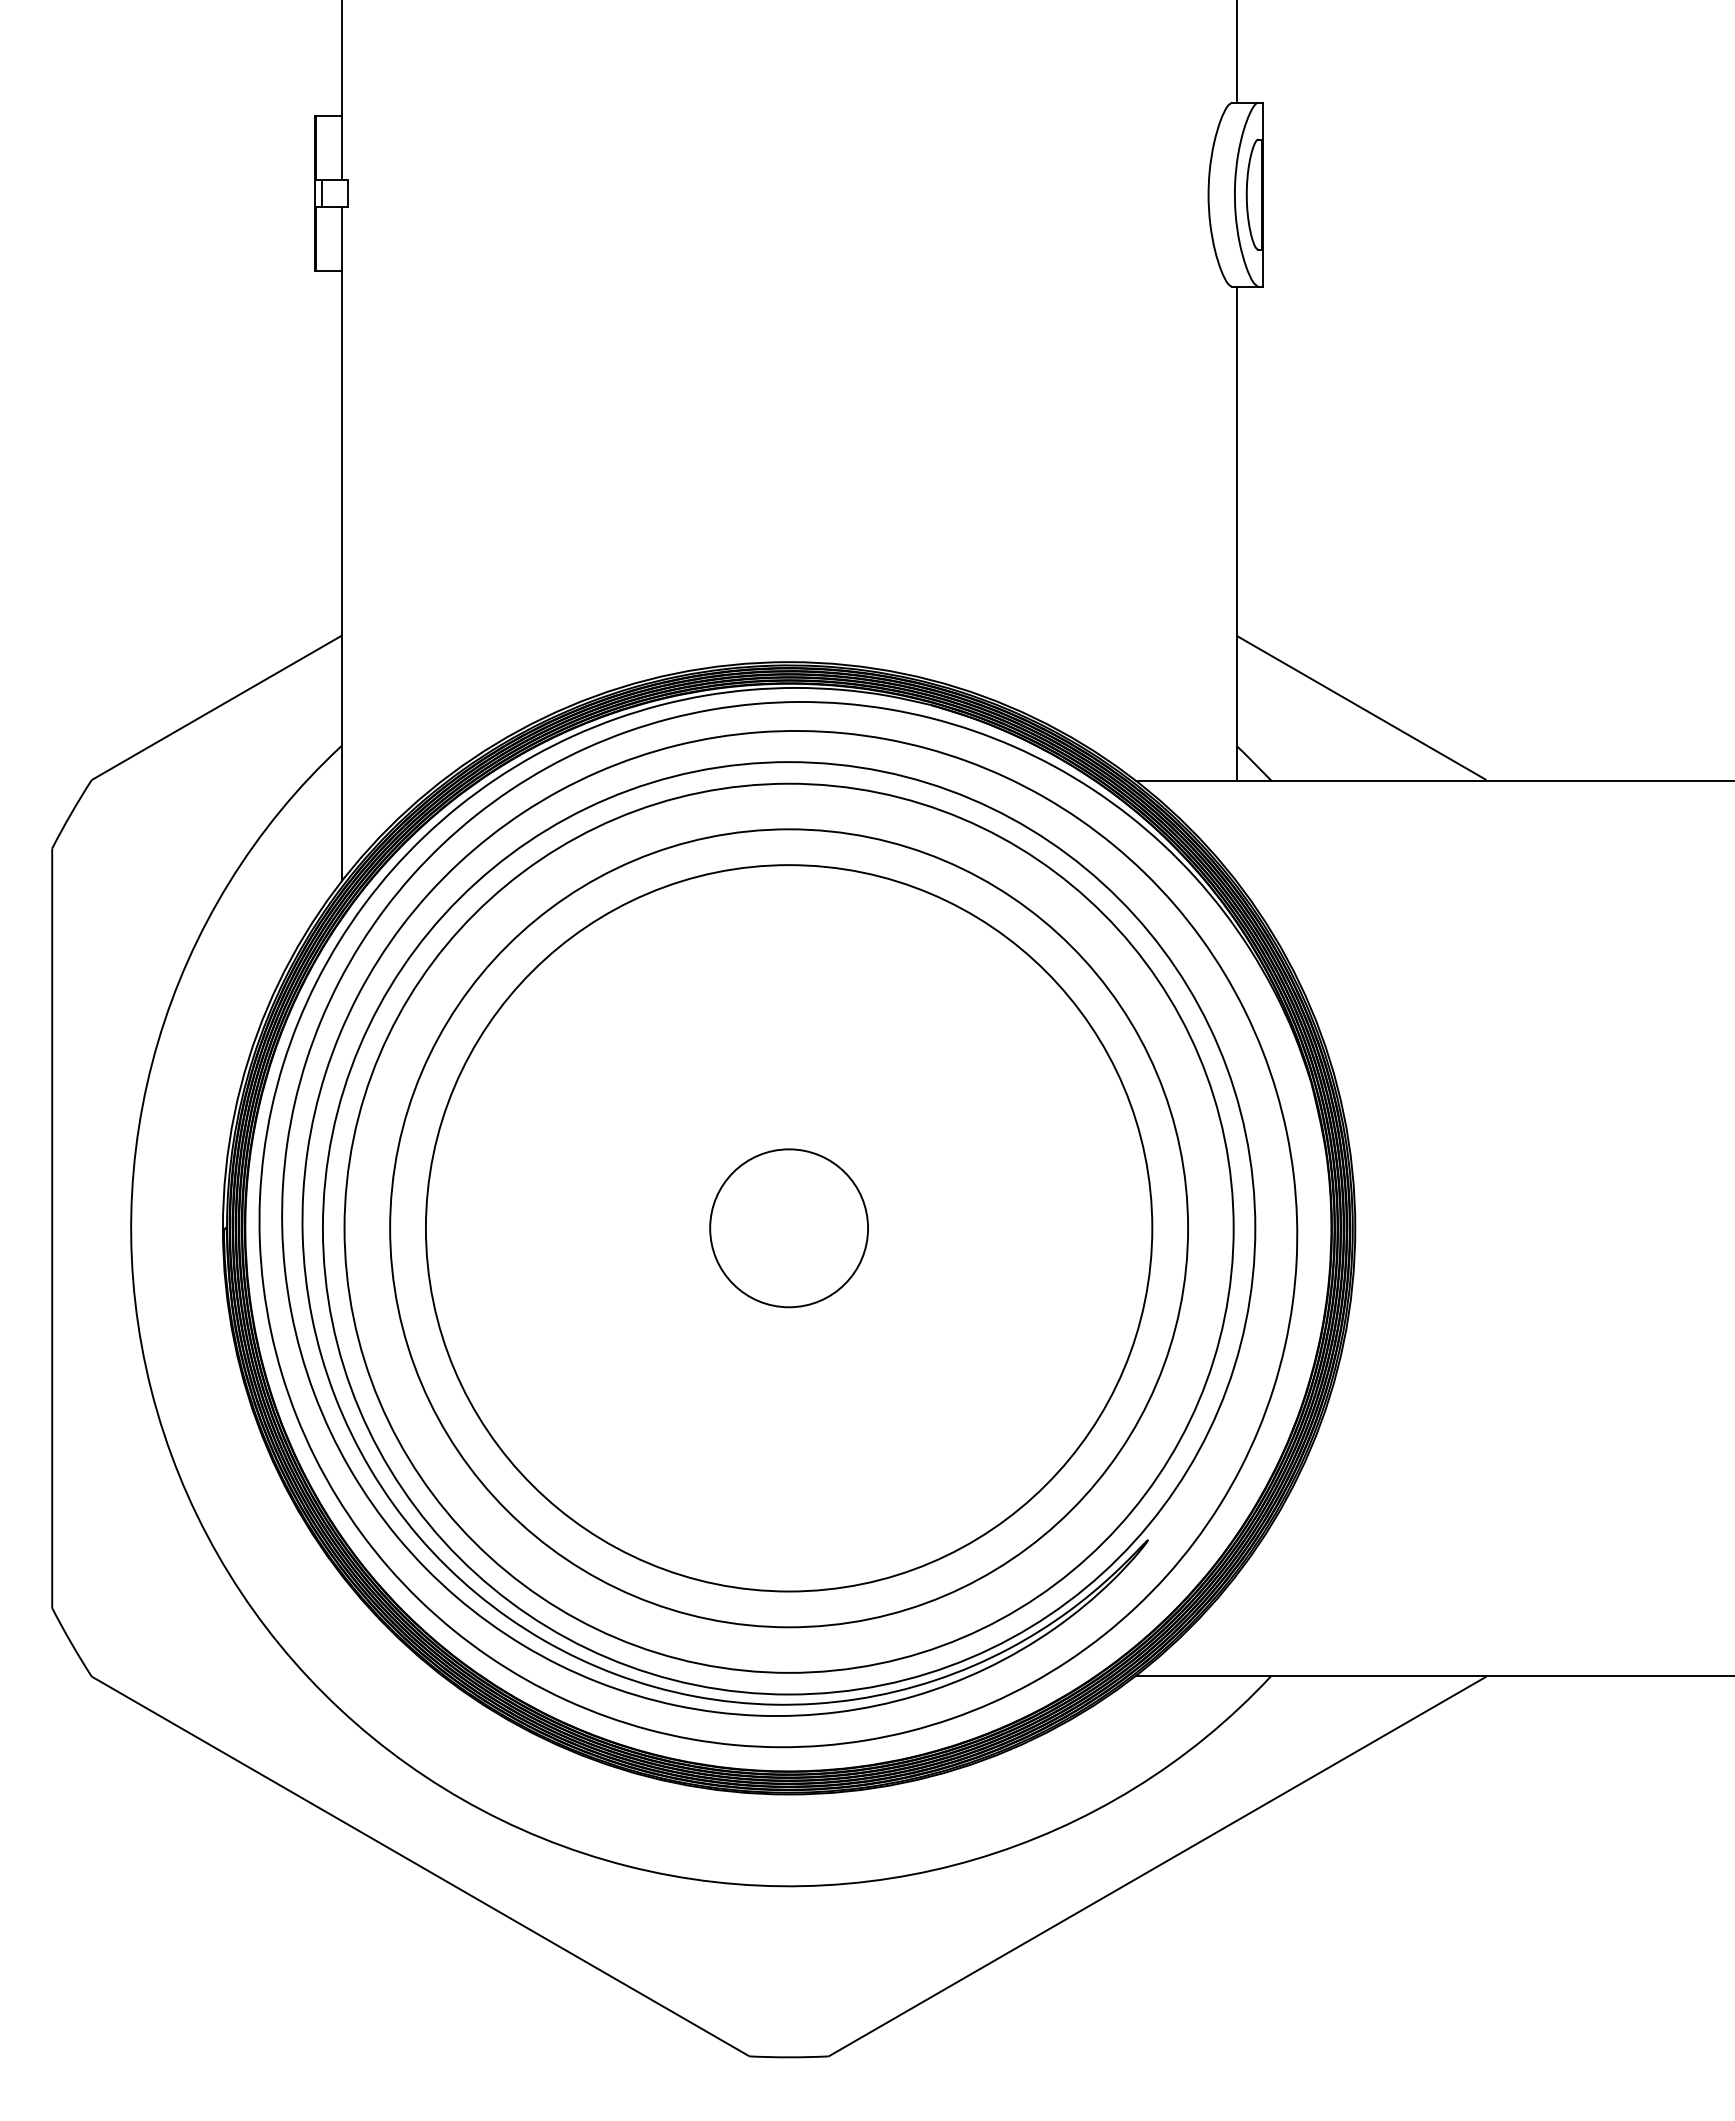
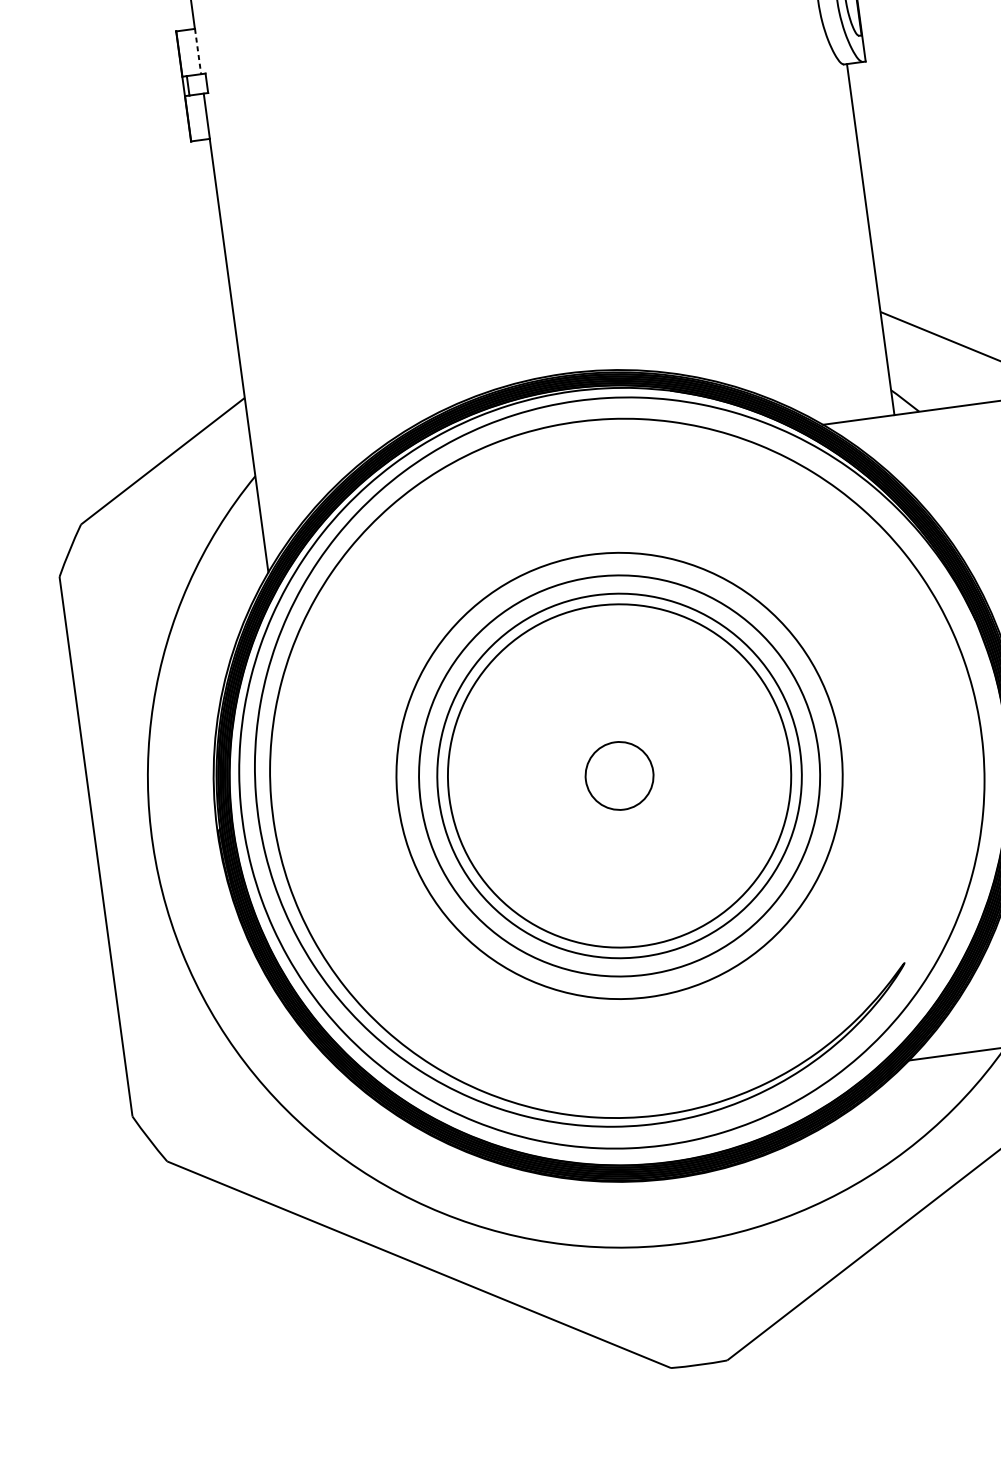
line: (341, 148) -> (197, 51), solid -> dashed
circle: (788, 1227) -> (619, 775), size x0.7
circle: (788, 1228) -> (619, 776), size x0.6
circle: (788, 1228) -> (619, 776), size x0.7
circle: (789, 1228) -> (619, 776), size x0.6
circle: (789, 1228) -> (619, 776), size x0.6

